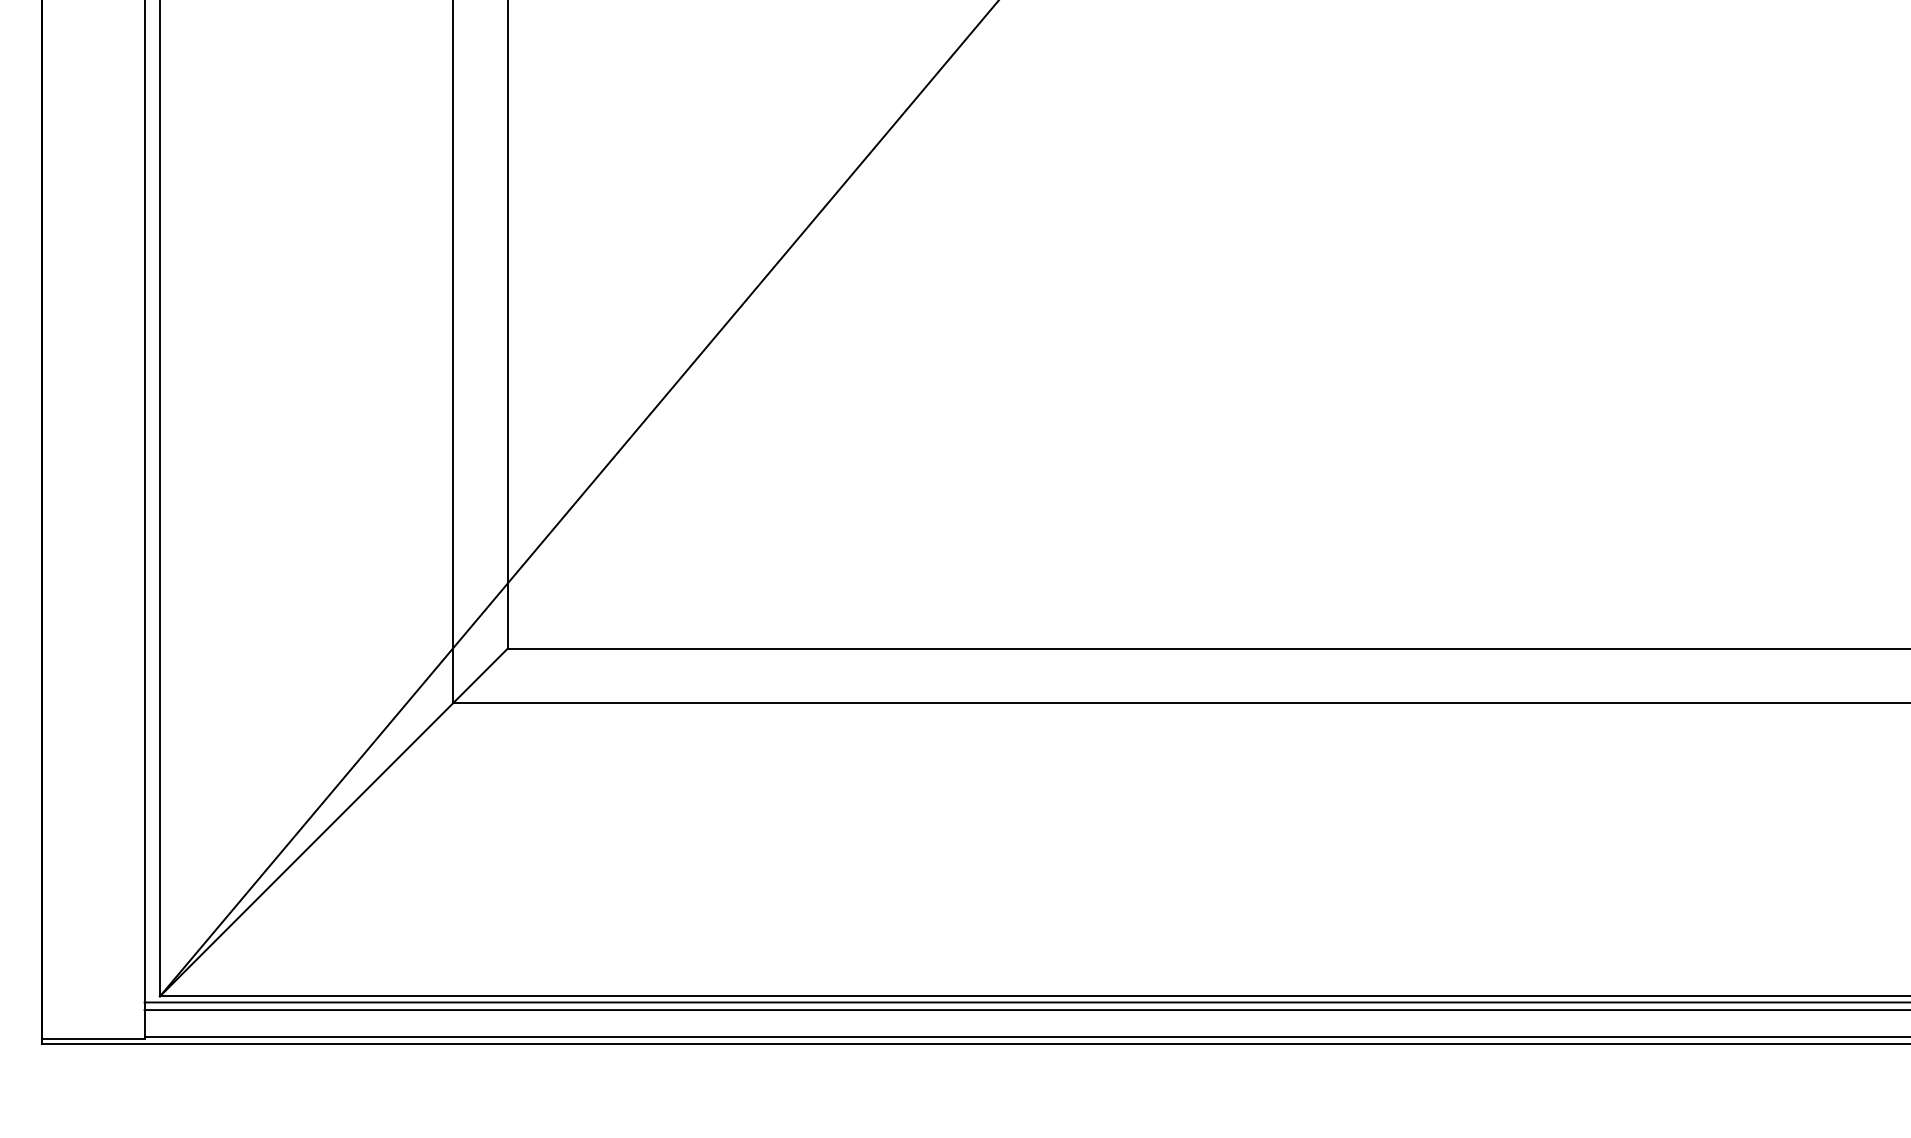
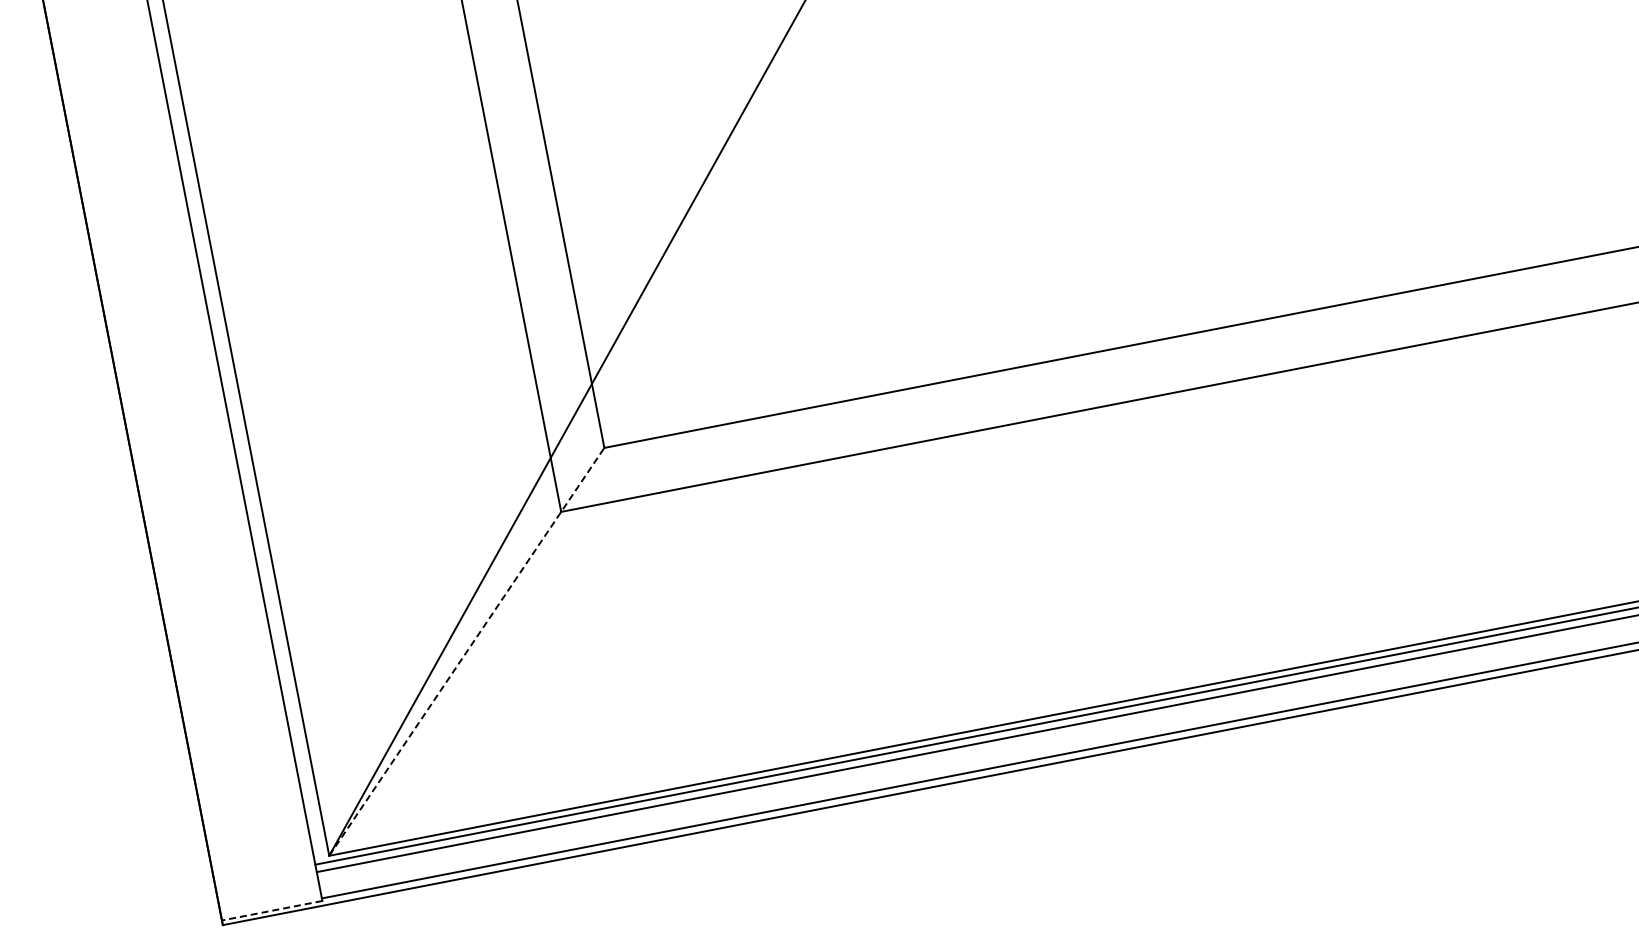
line: (334, 822) -> (467, 651), solid -> dashed
line: (92, 1039) -> (271, 910), solid -> dashed

